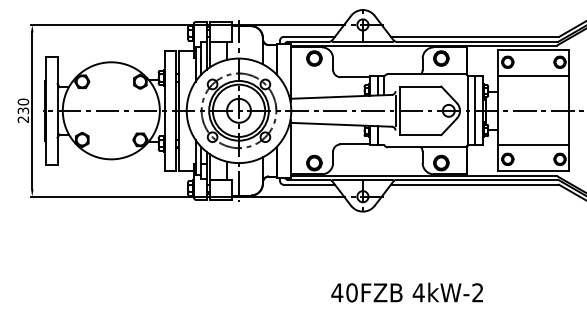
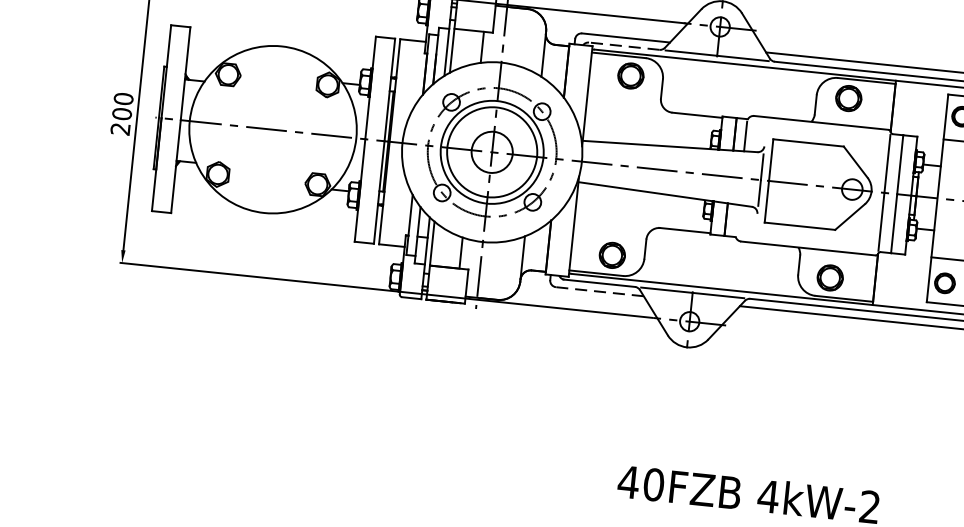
line: (308, 41) -> (623, 45), solid -> dashed
text: (23, 110) -> (122, 113), 230 -> 200
line: (309, 184) -> (600, 291), solid -> dashed

